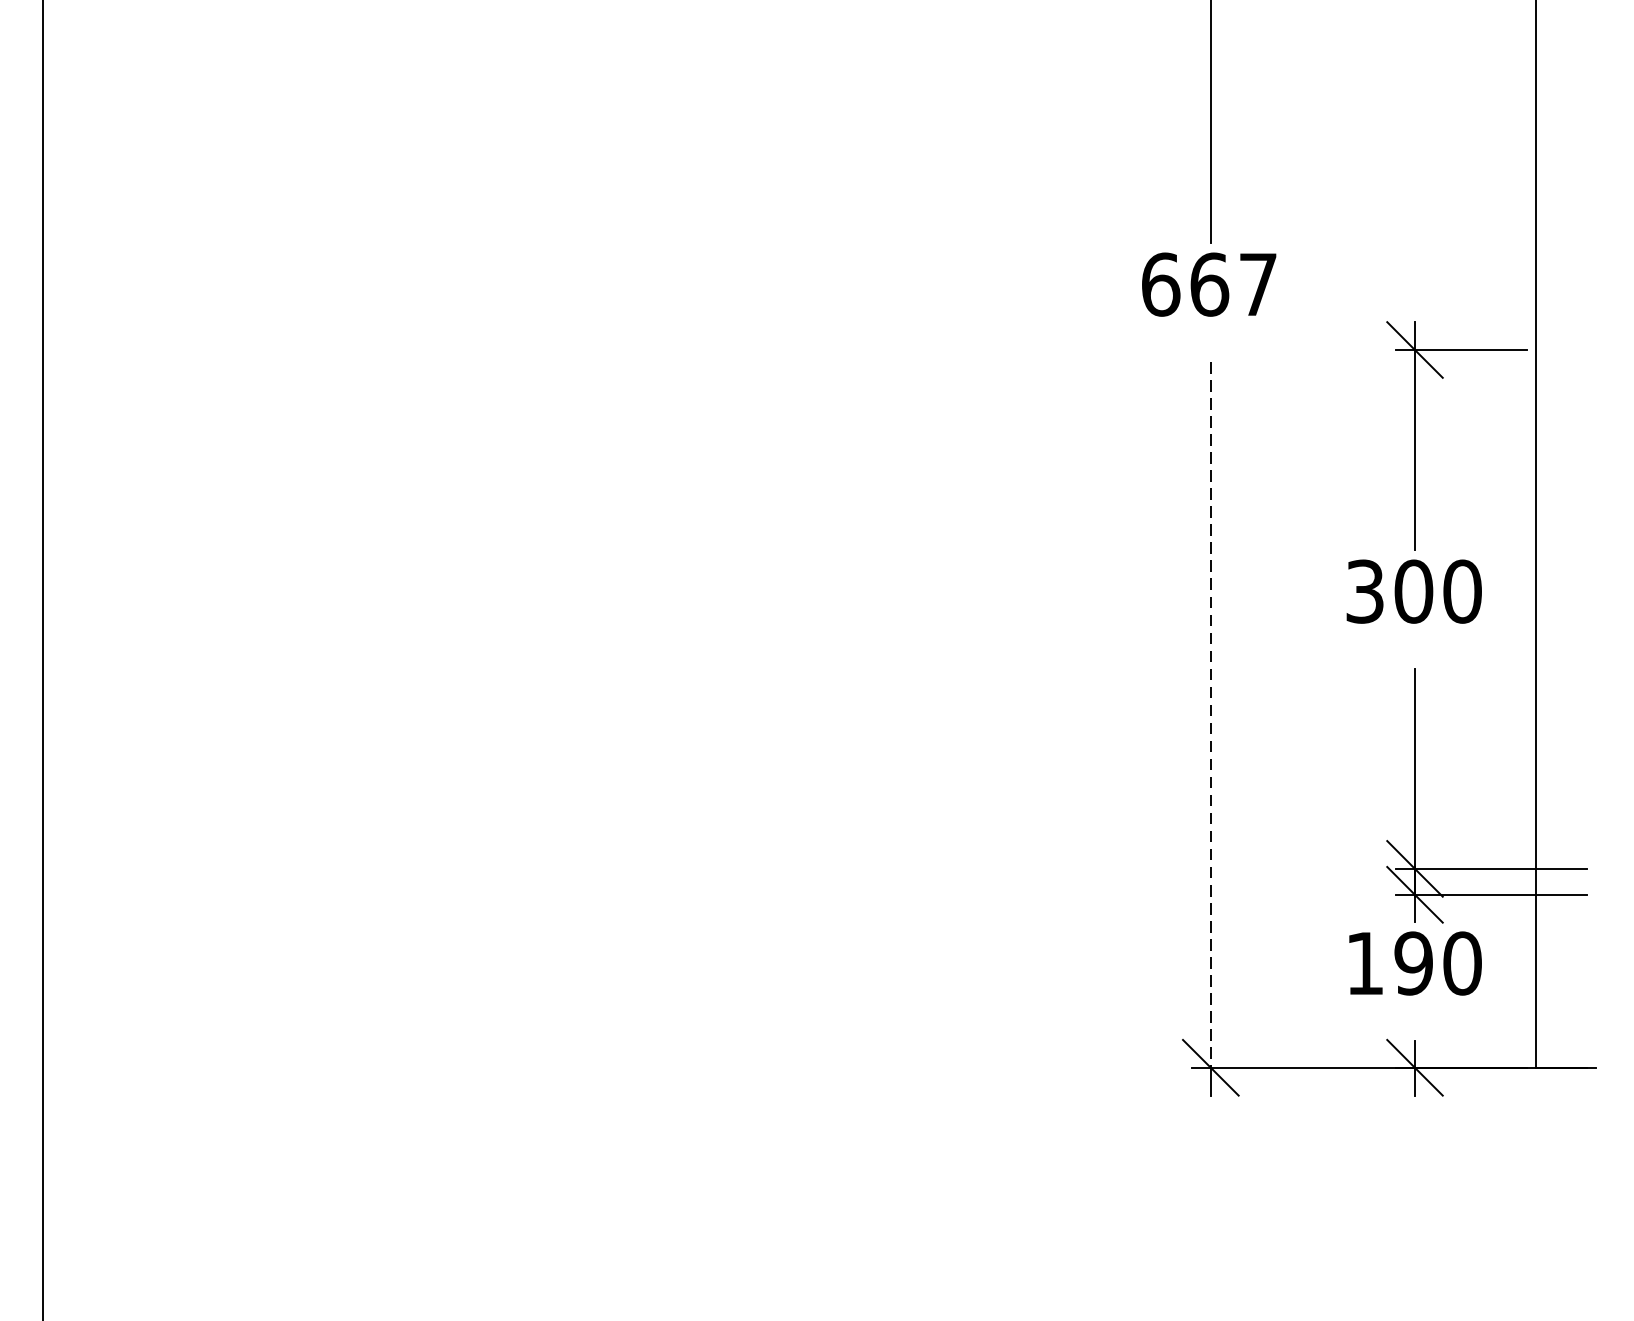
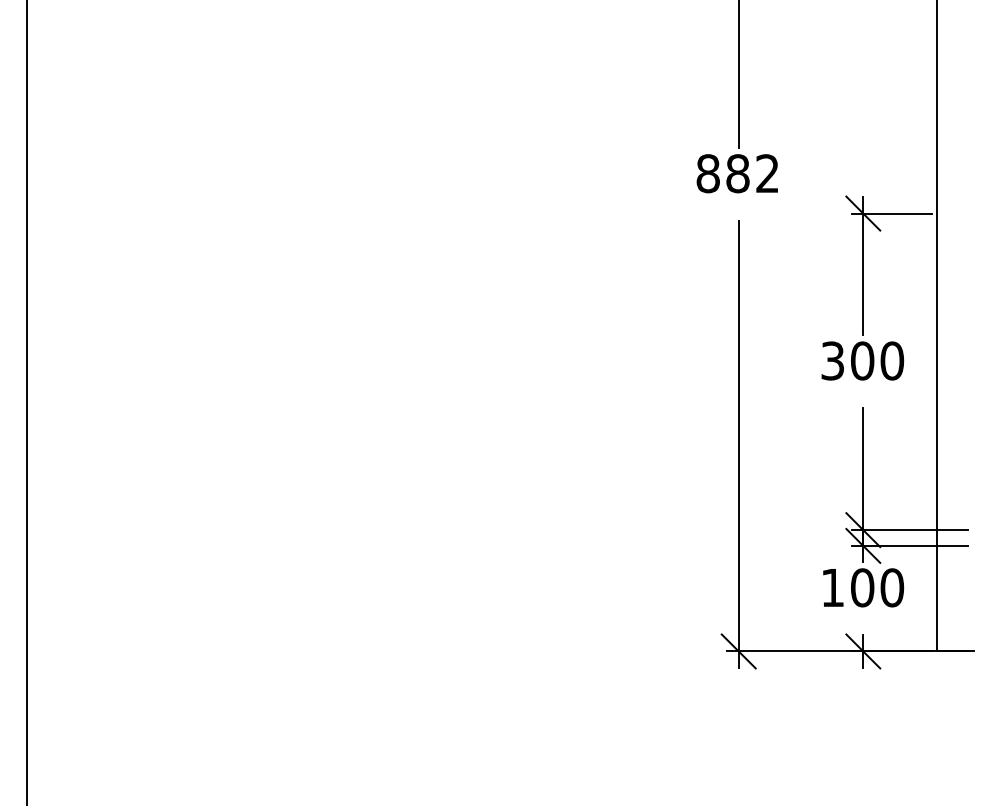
text: (1208, 284) -> (737, 173), 667 -> 882
line: (1210, 715) -> (738, 436), dashed -> solid
text: (1413, 962) -> (862, 587), 190 -> 100

